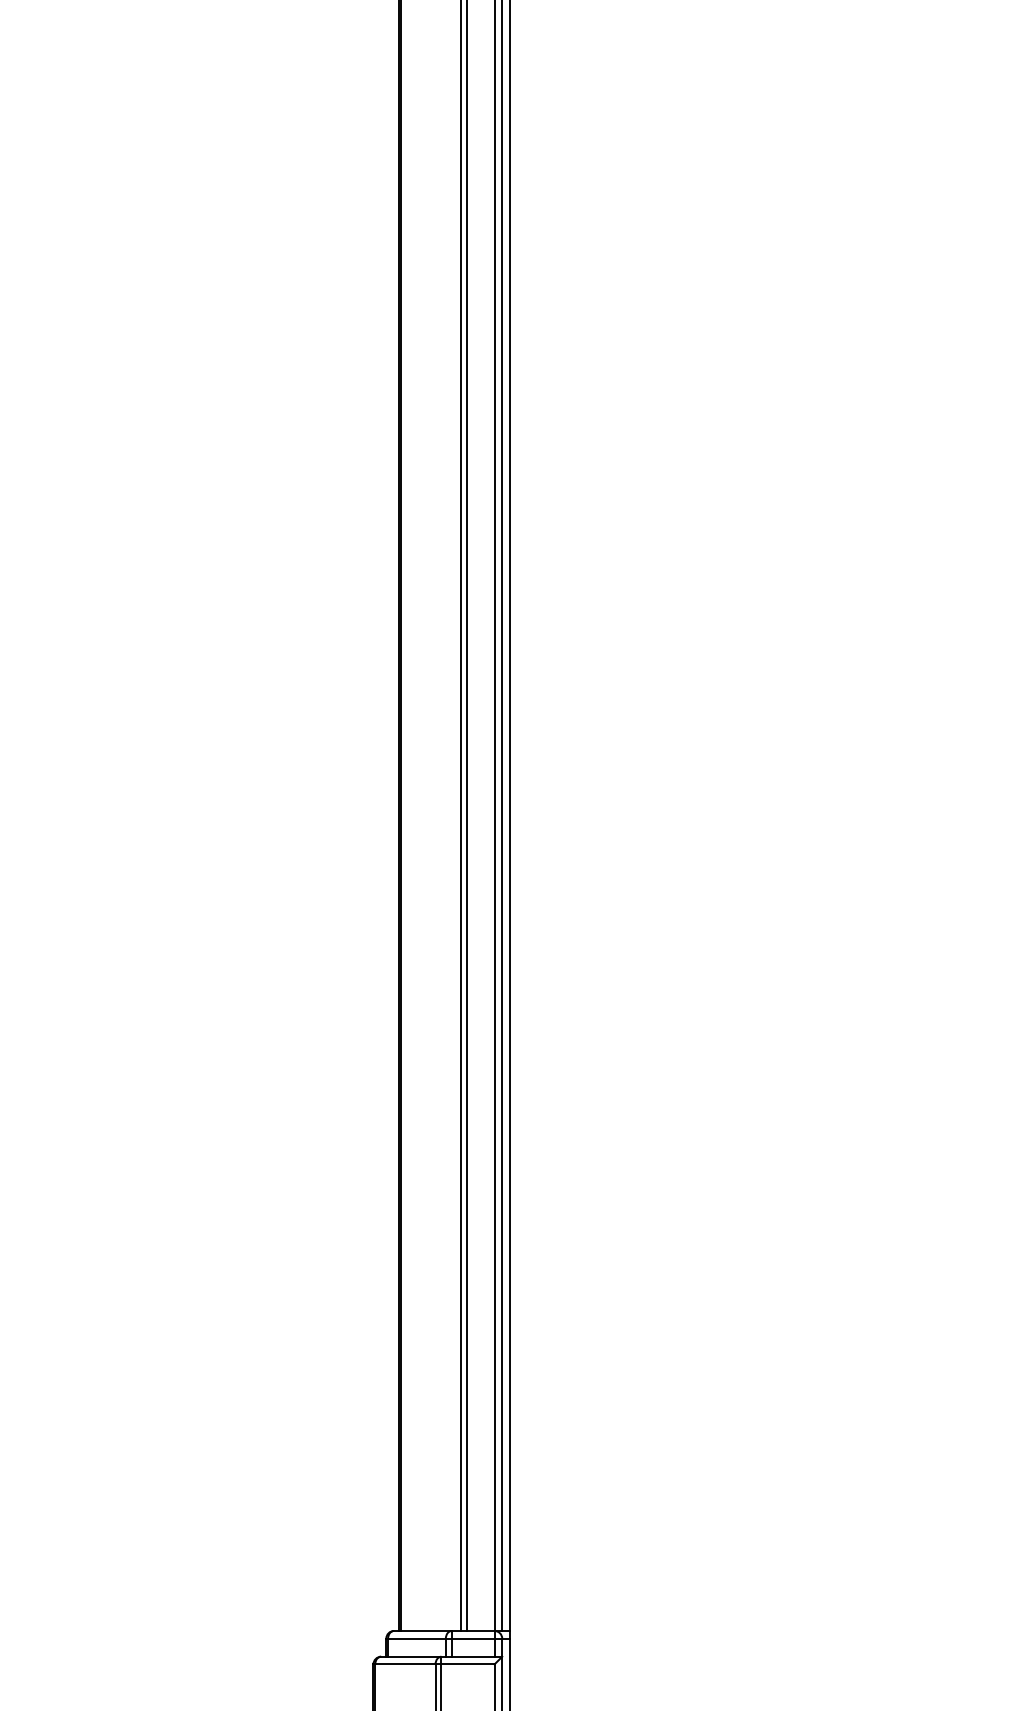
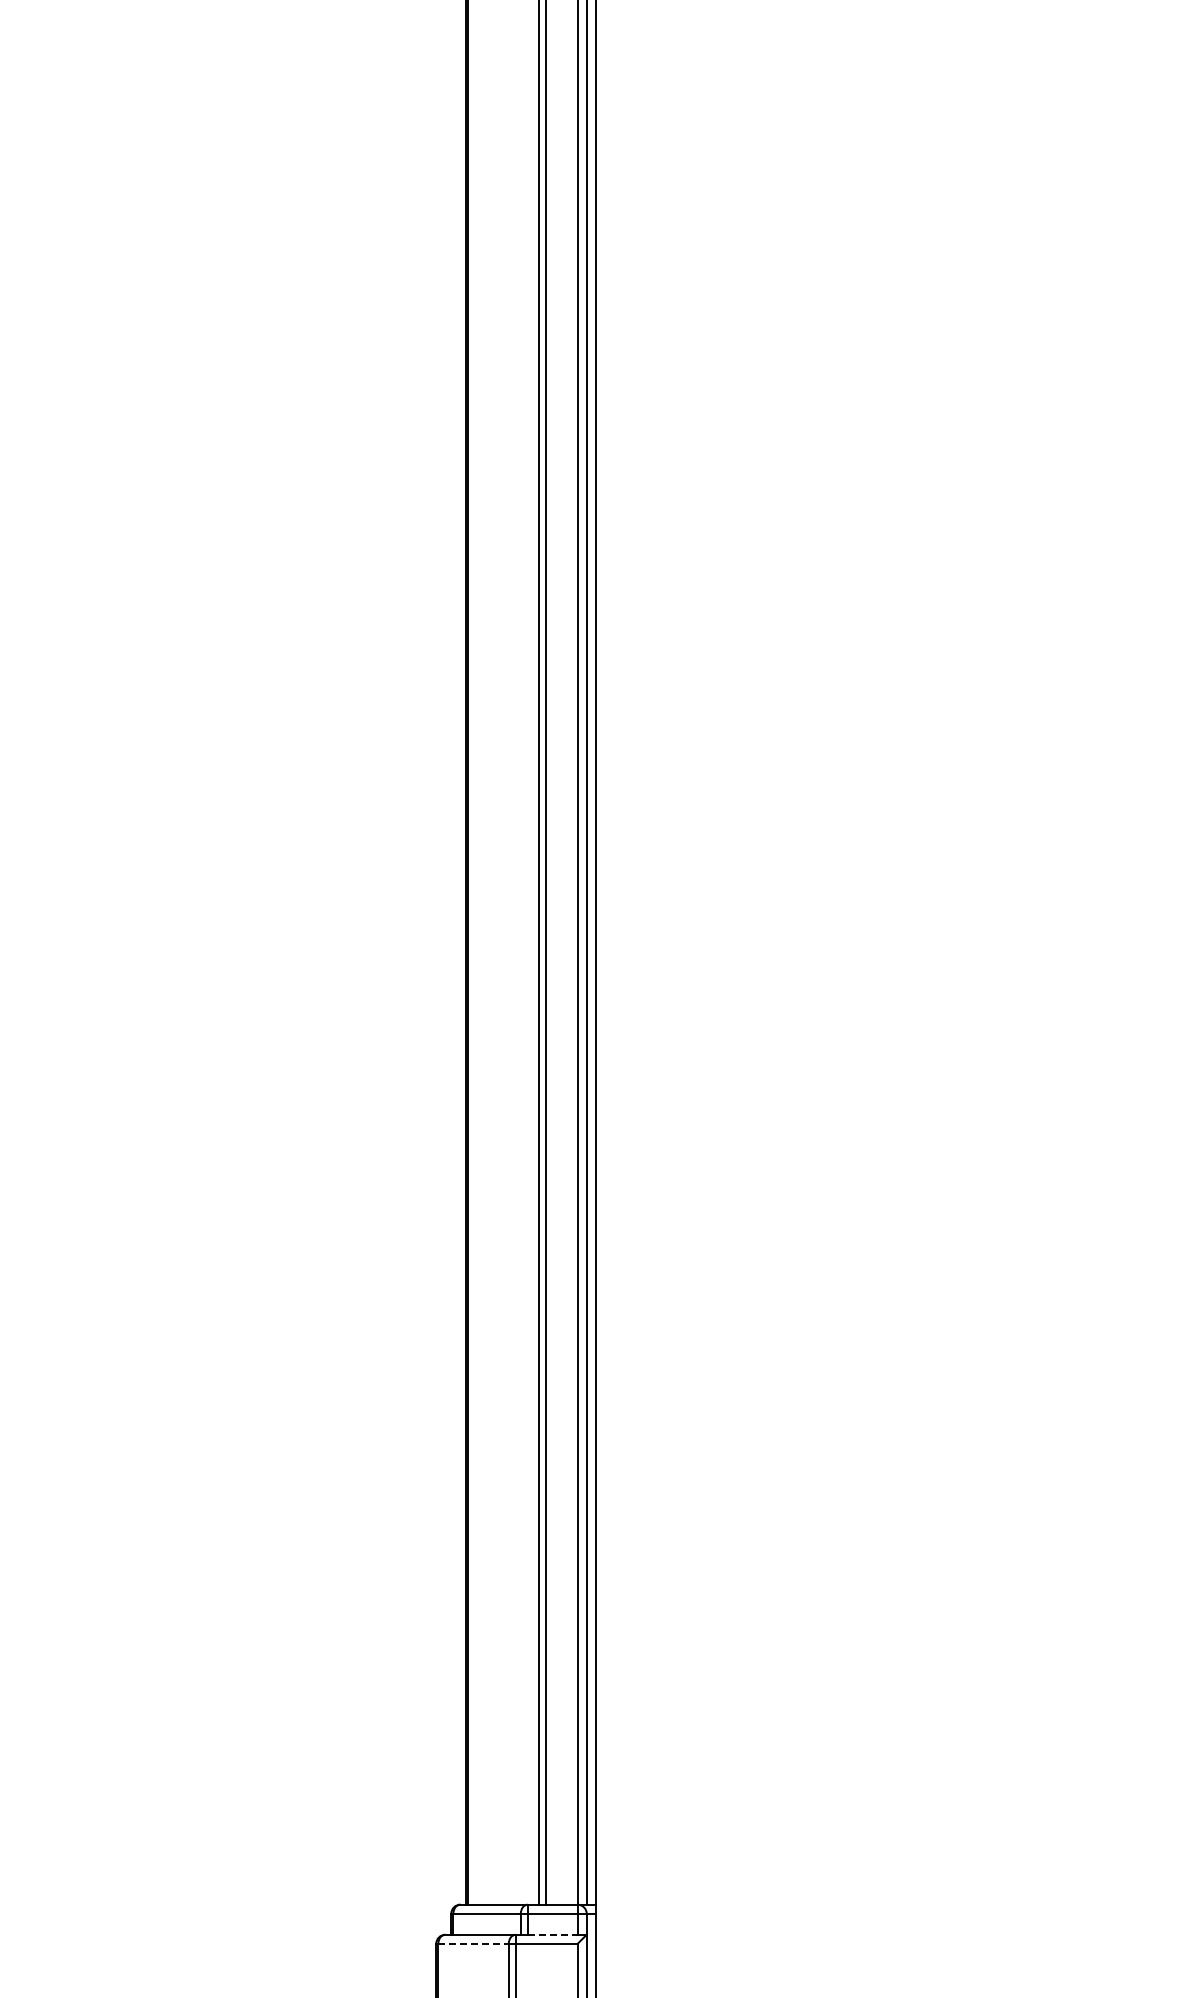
line: (472, 1656) -> (552, 1934), solid -> dashed
line: (406, 1664) -> (474, 1943), solid -> dashed

